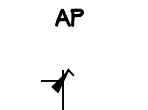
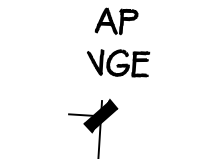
part: (71, 44) -> (117, 62), added
fill: (65, 80) -> (104, 115), added

